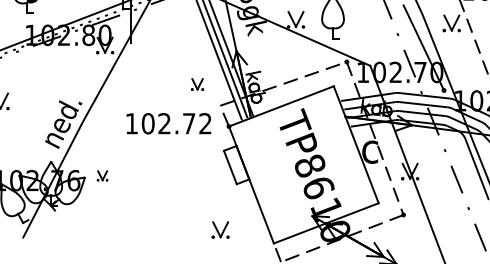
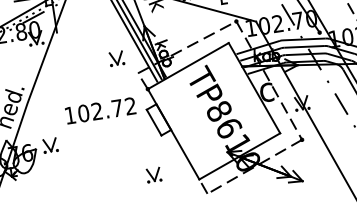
part: (197, 84) -> (116, 58), size x1.43
text: (168, 123) -> (100, 110), moved
part: (102, 175) -> (50, 145), size x1.67

